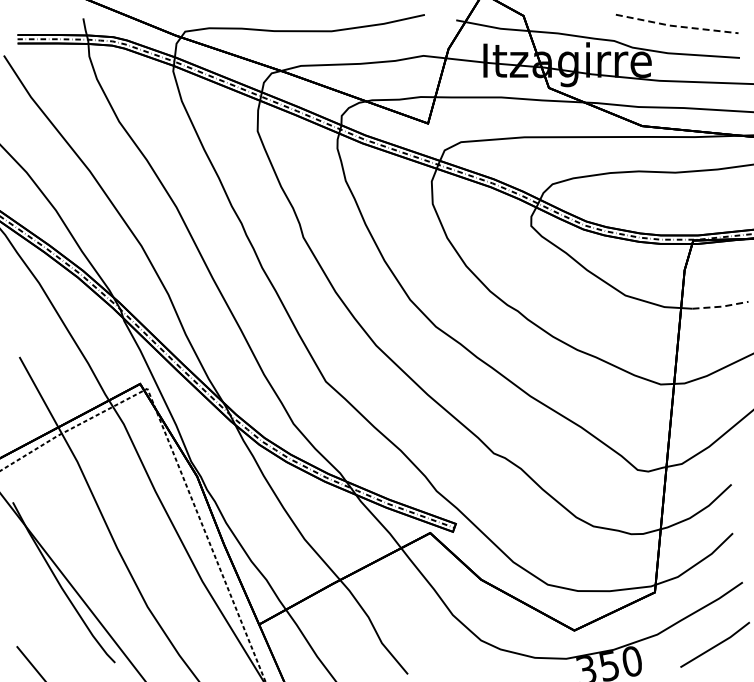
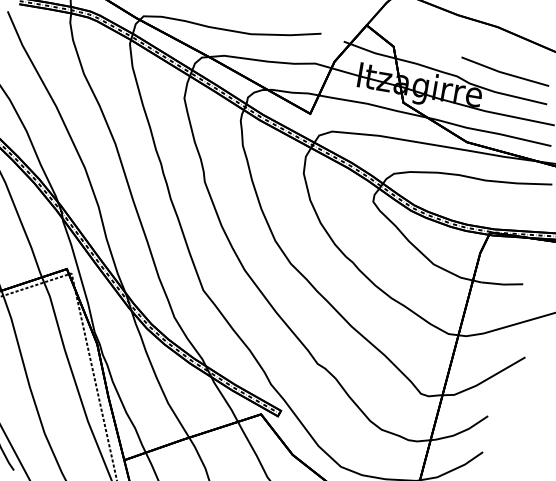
line: (676, 26) -> (504, 73), dashed -> solid
line: (721, 306) -> (502, 284), dashed -> solid

